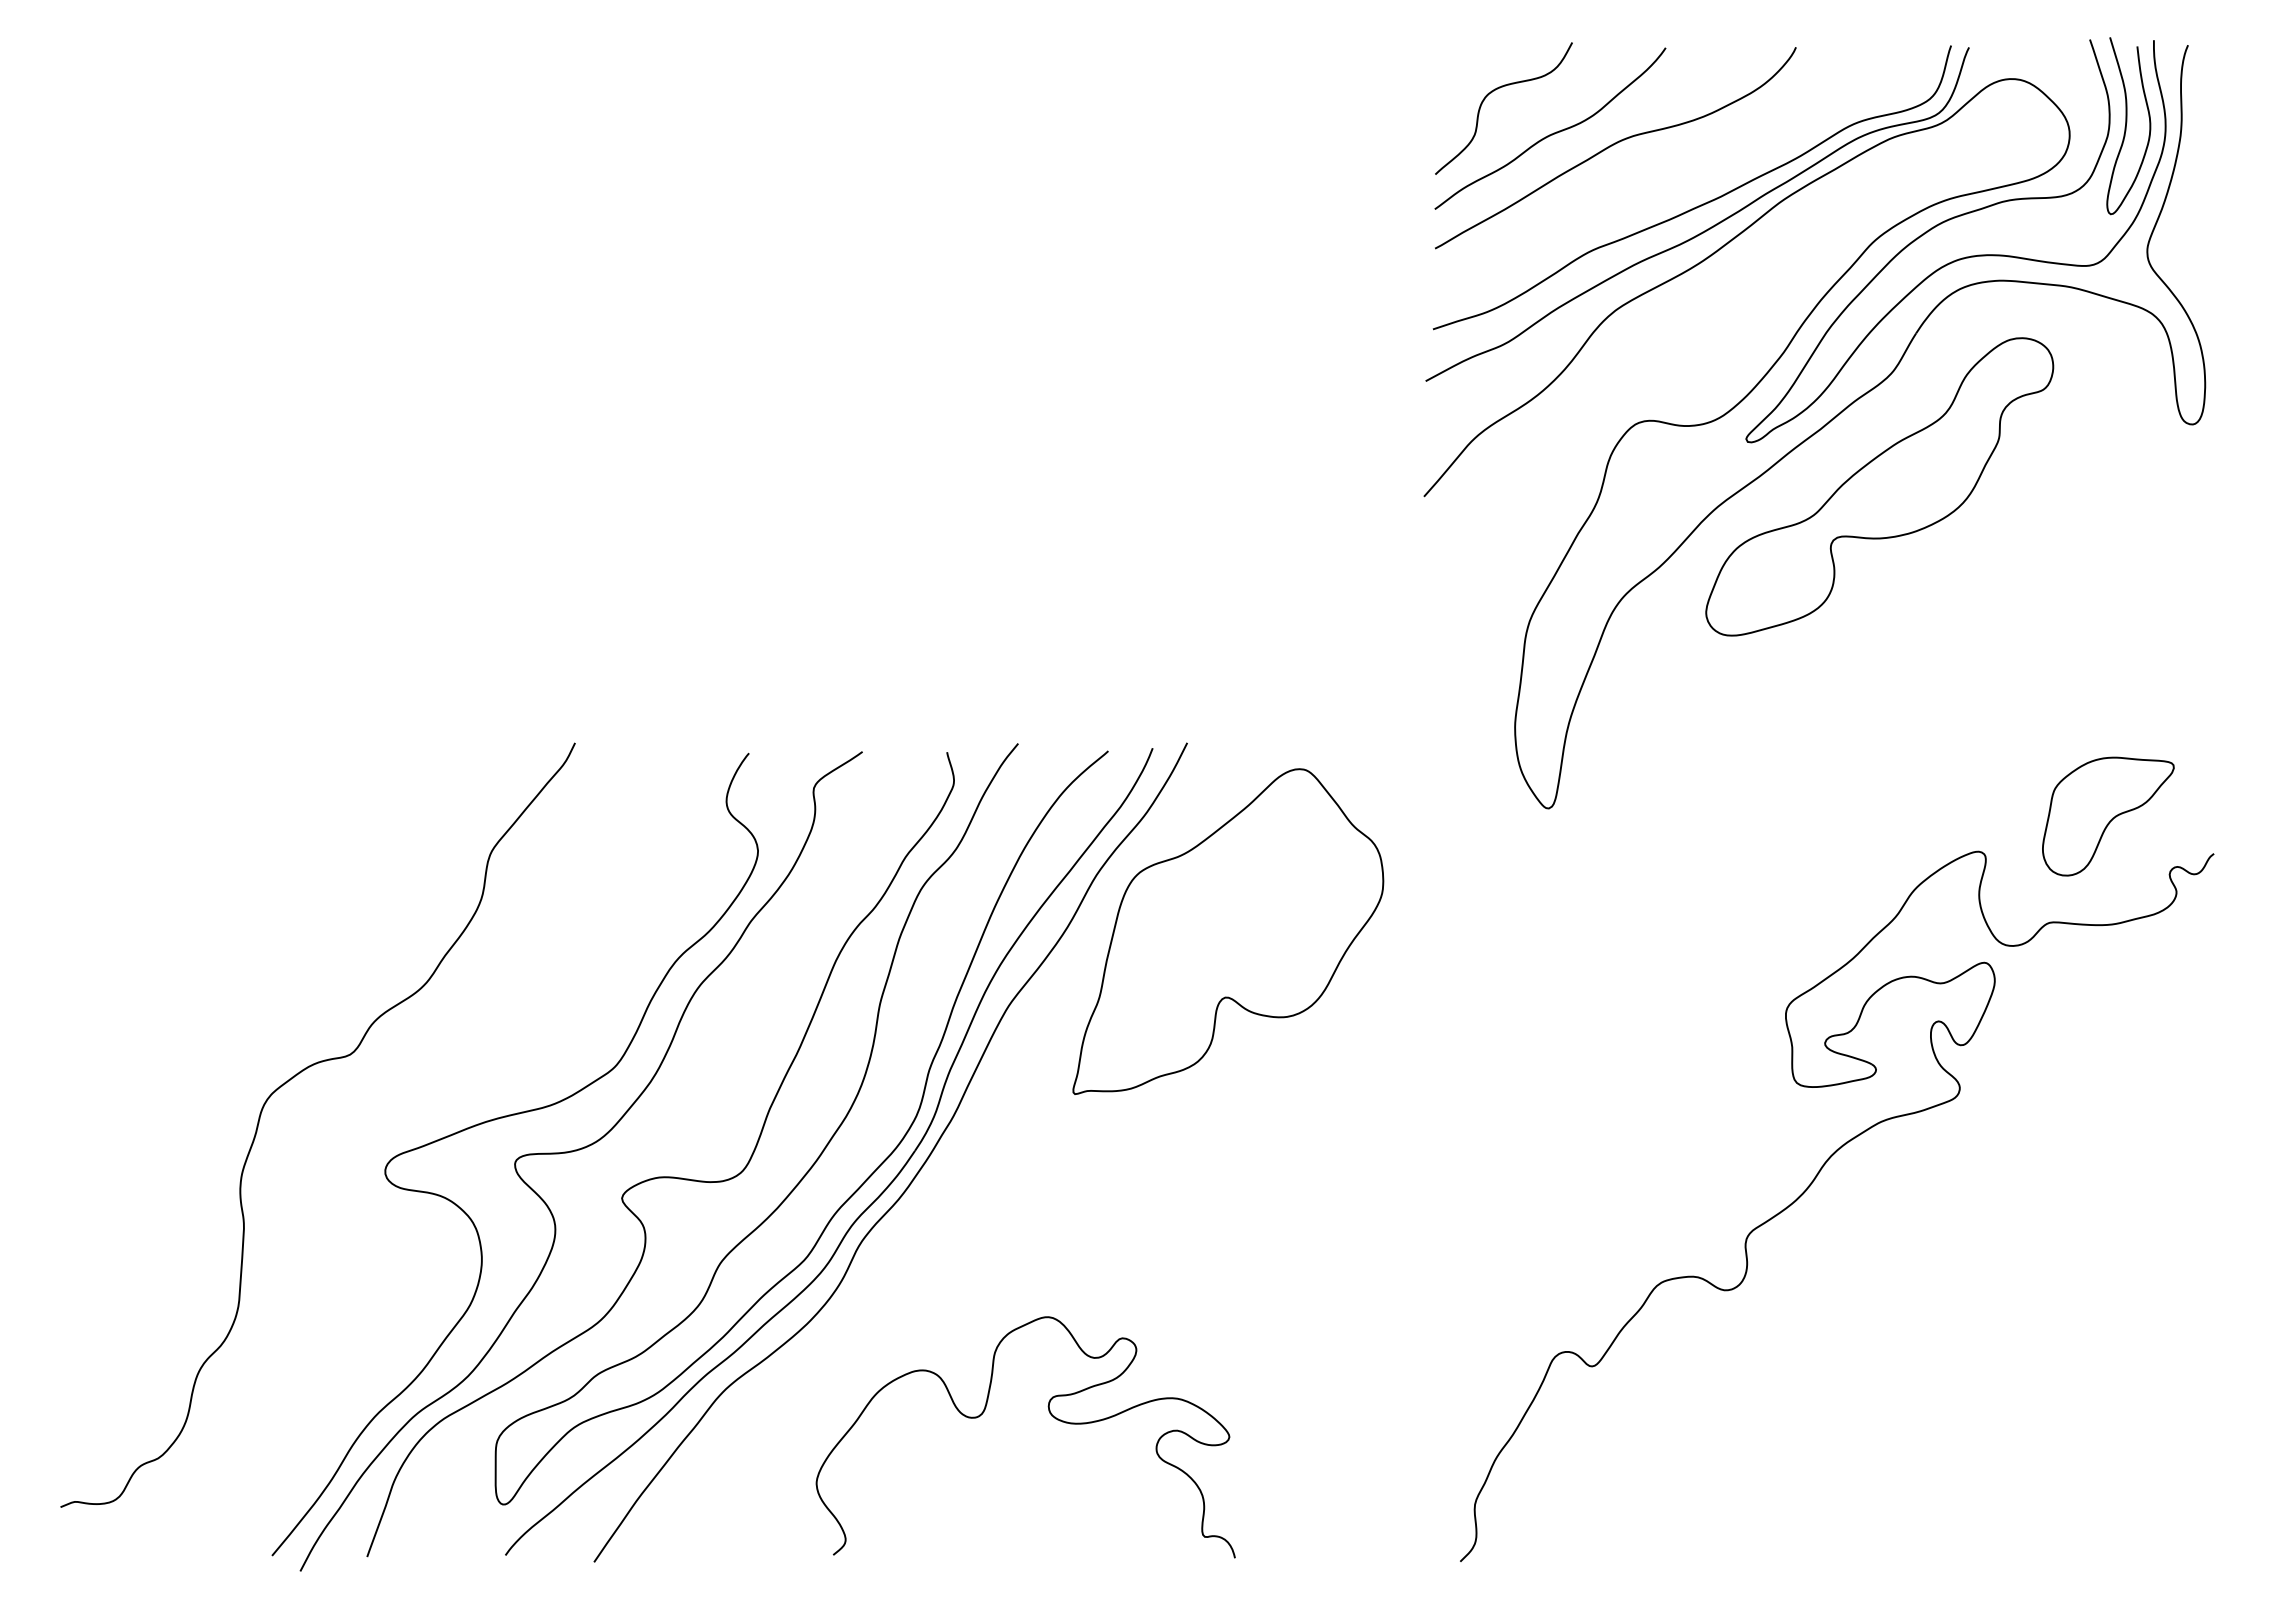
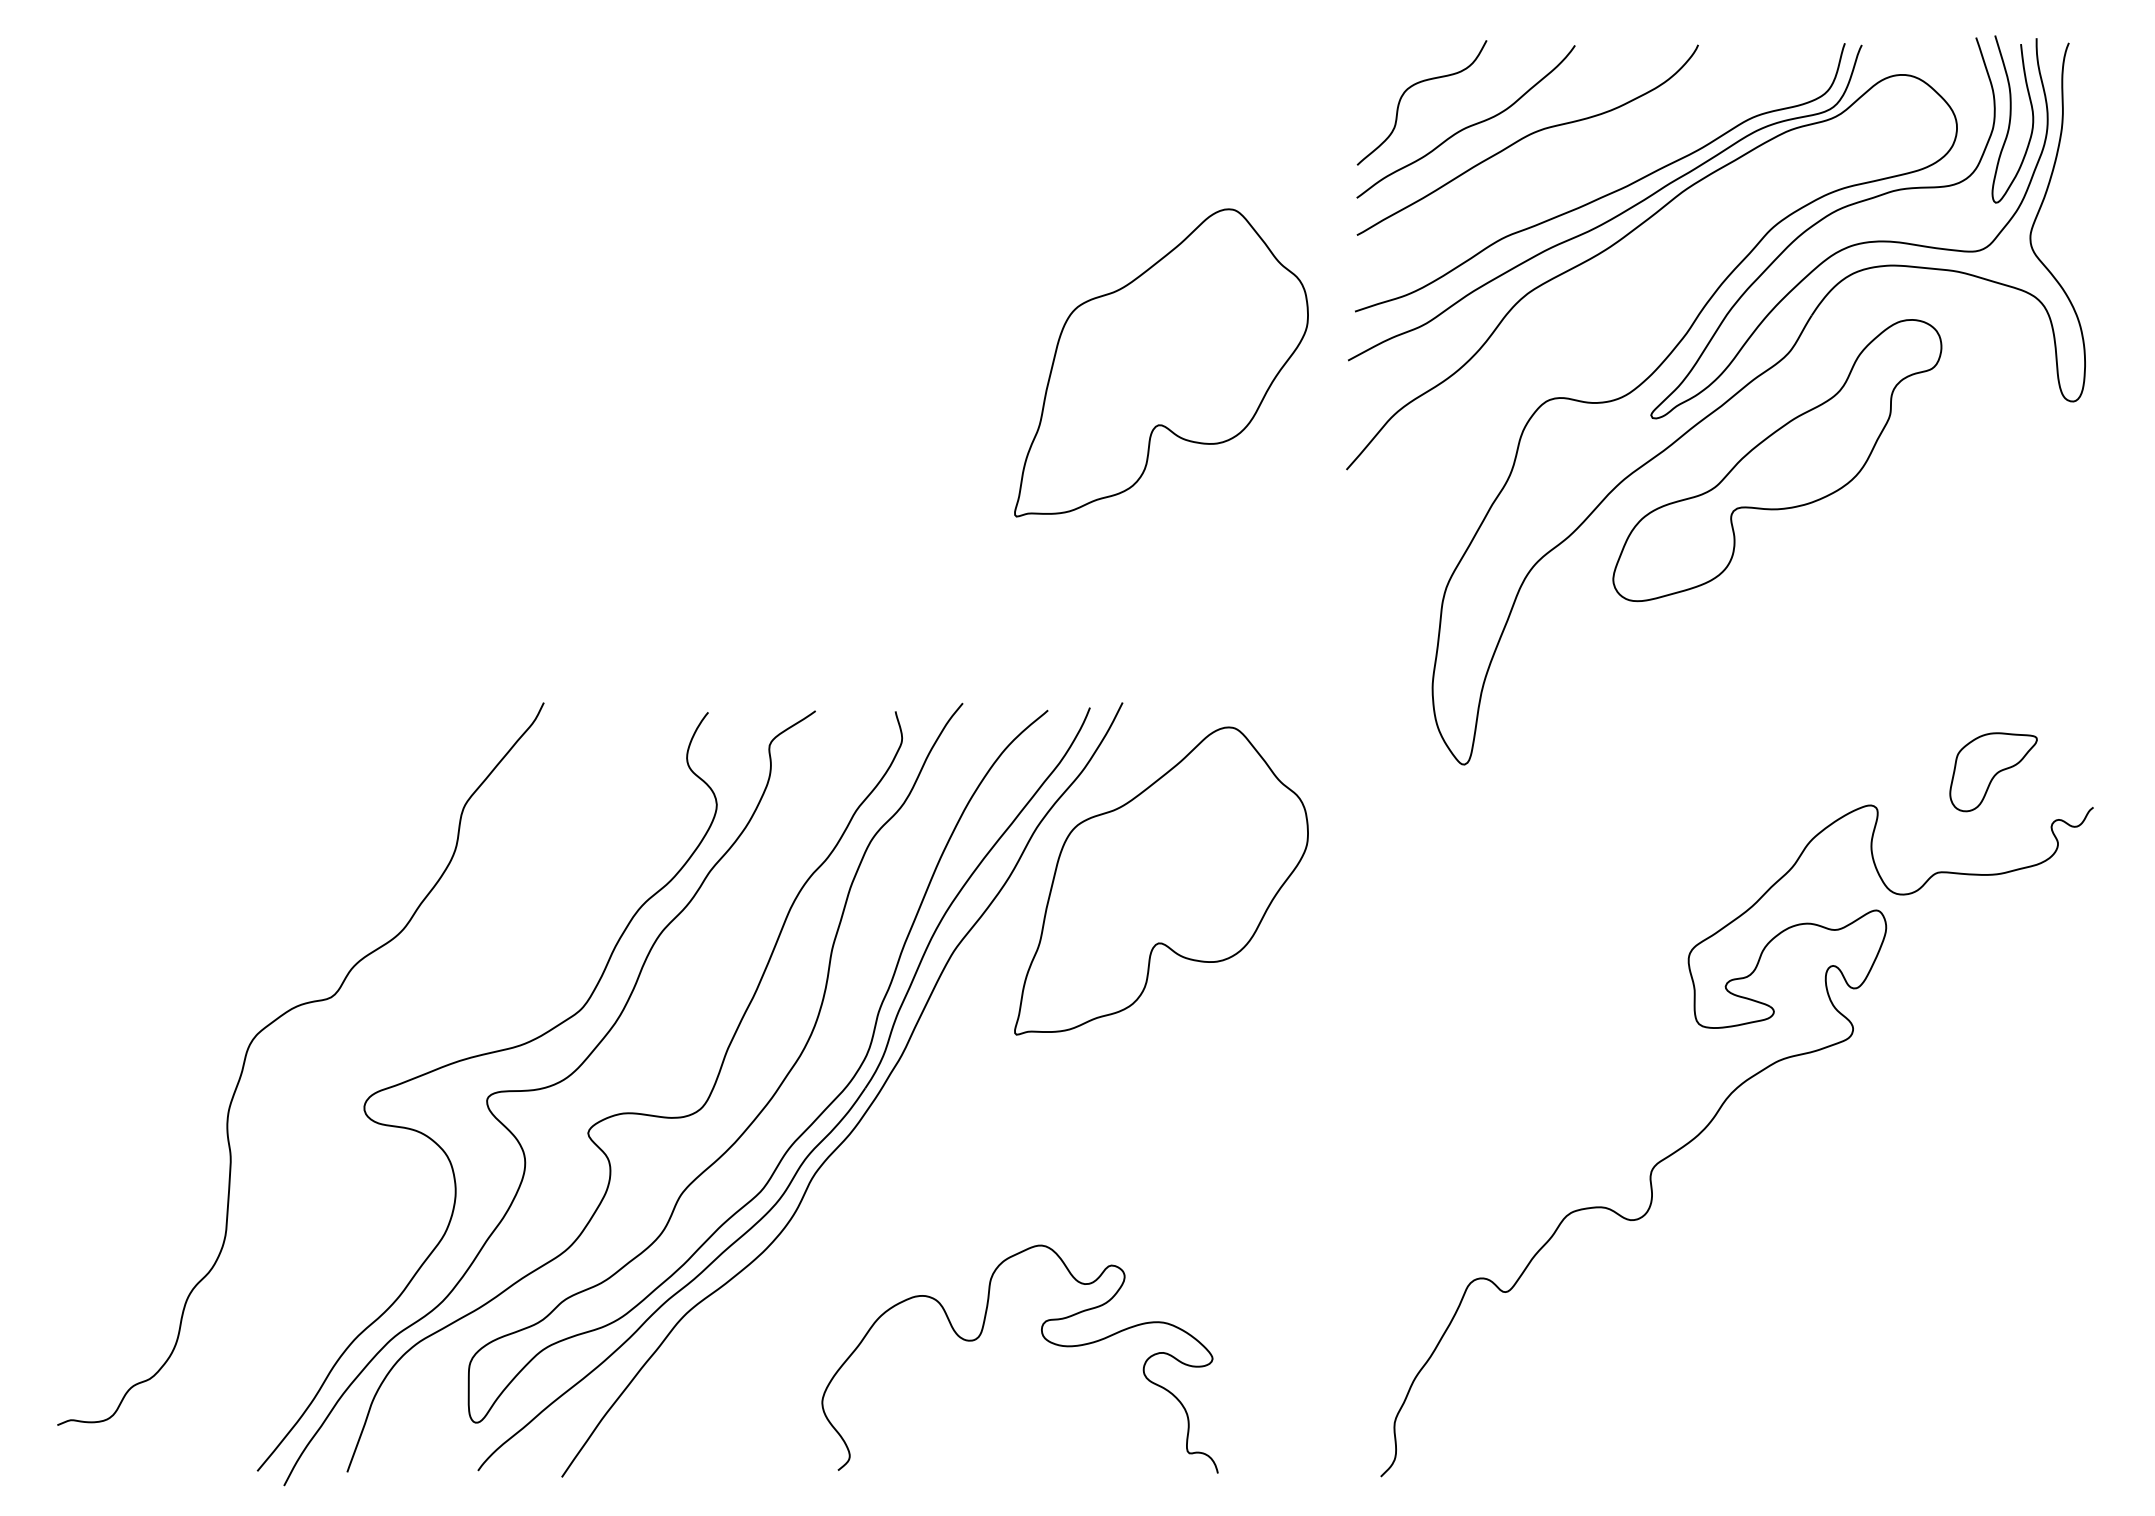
part: (1228, 383) -> (1161, 362), added
part: (2108, 816) -> (1993, 772), size x0.7
curve: (1051, 1416) -> (1044, 1339), moved

